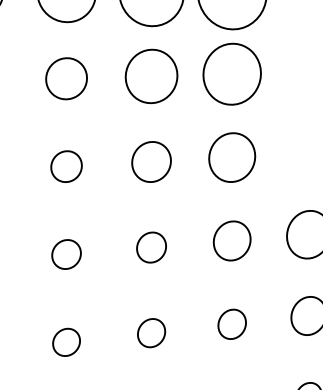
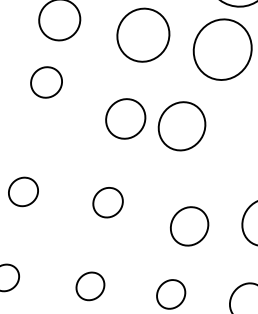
part: (232, 157) -> (182, 126), moved
part: (66, 166) -> (46, 82), moved
part: (231, 240) -> (188, 225), moved

